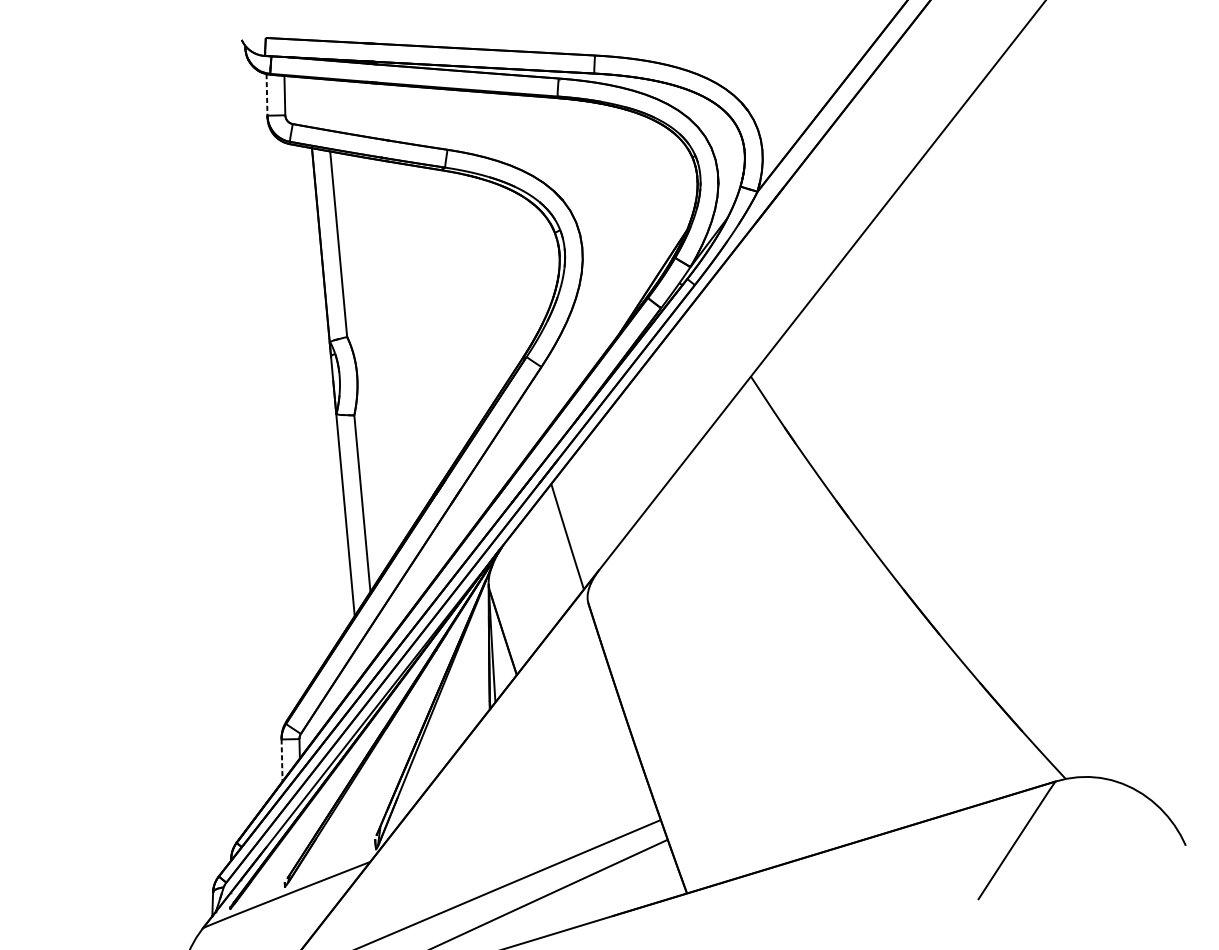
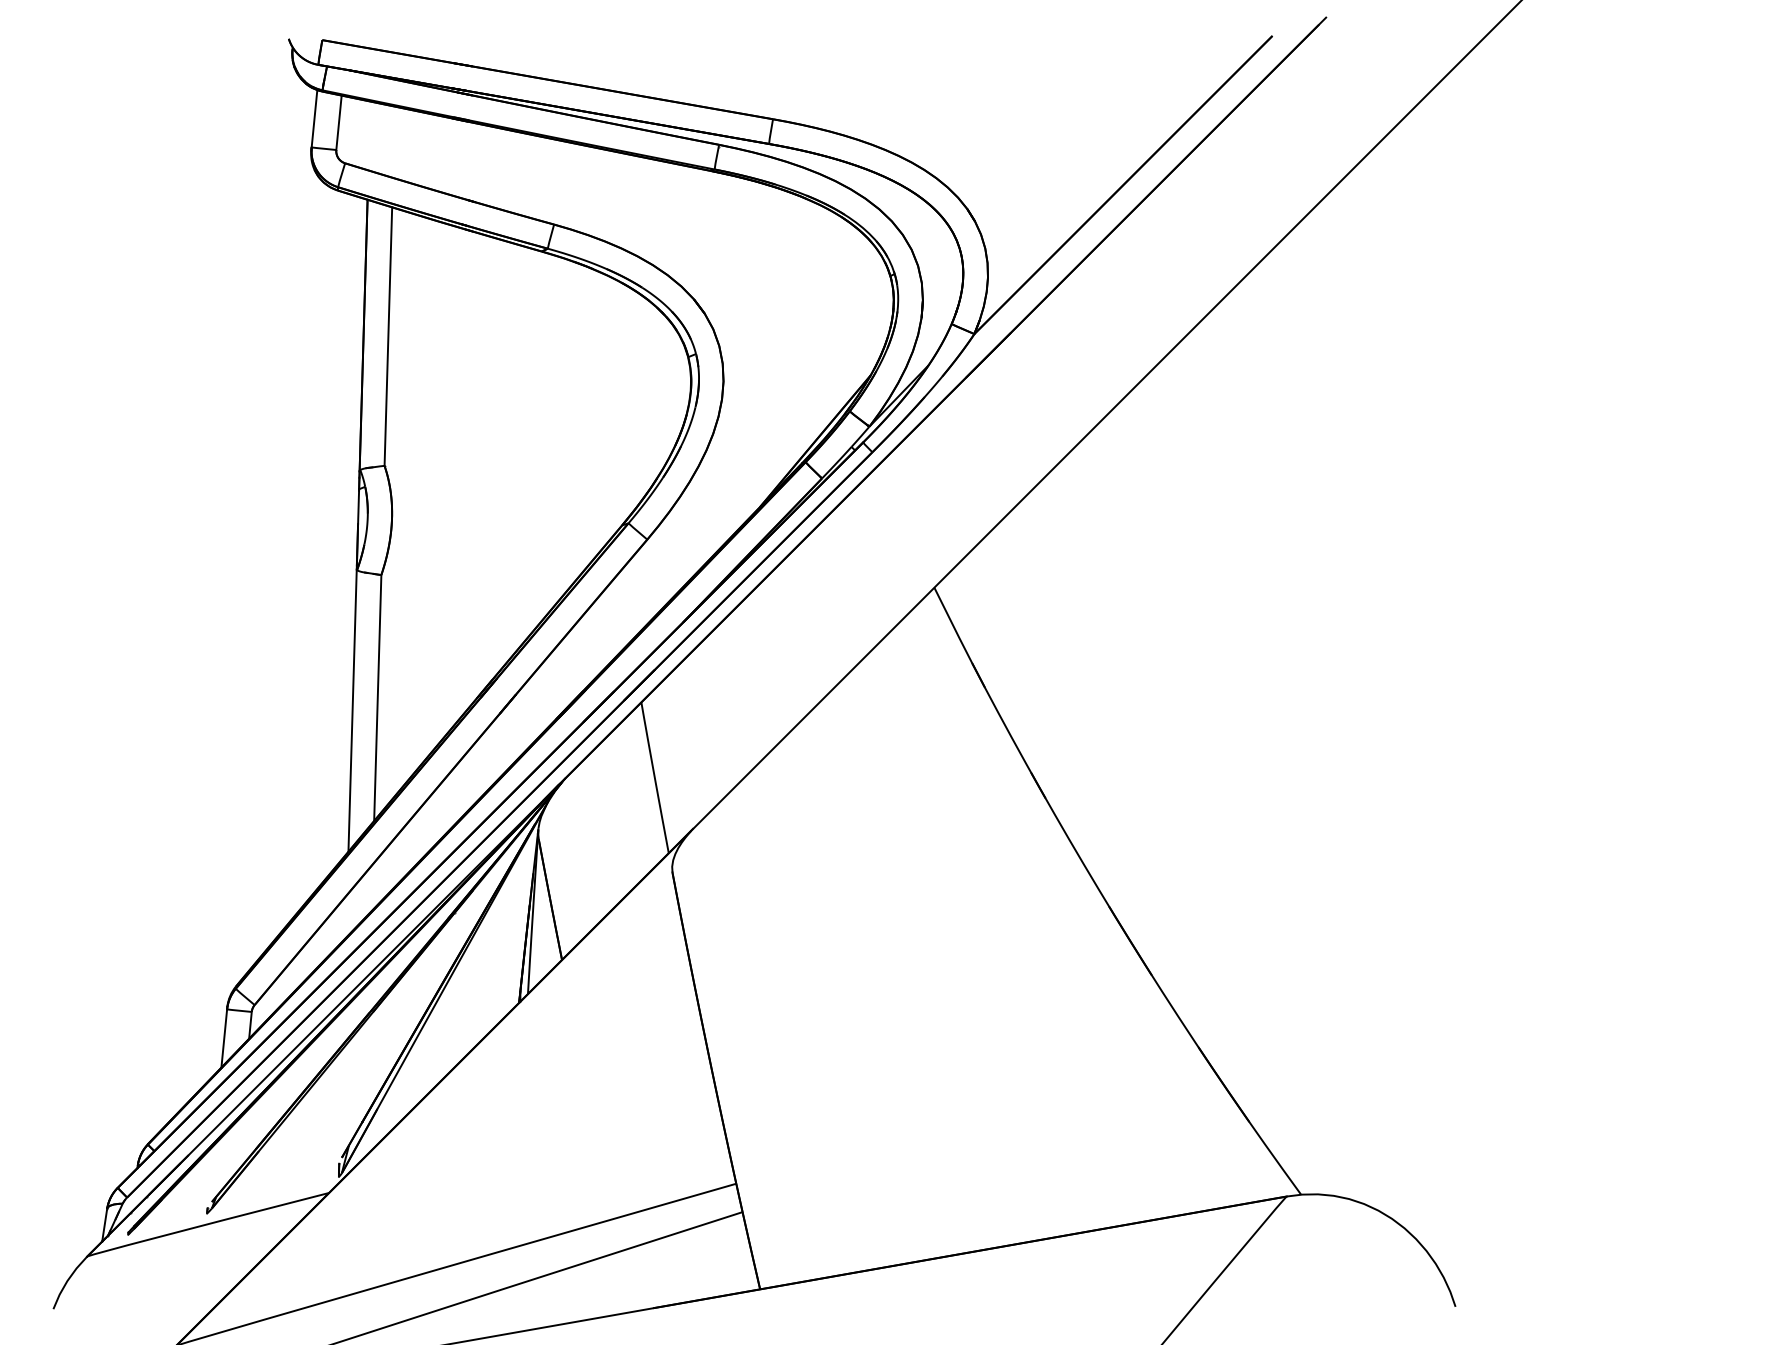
line: (266, 94) -> (314, 118), dashed -> solid
line: (282, 761) -> (224, 1039), dashed -> solid

